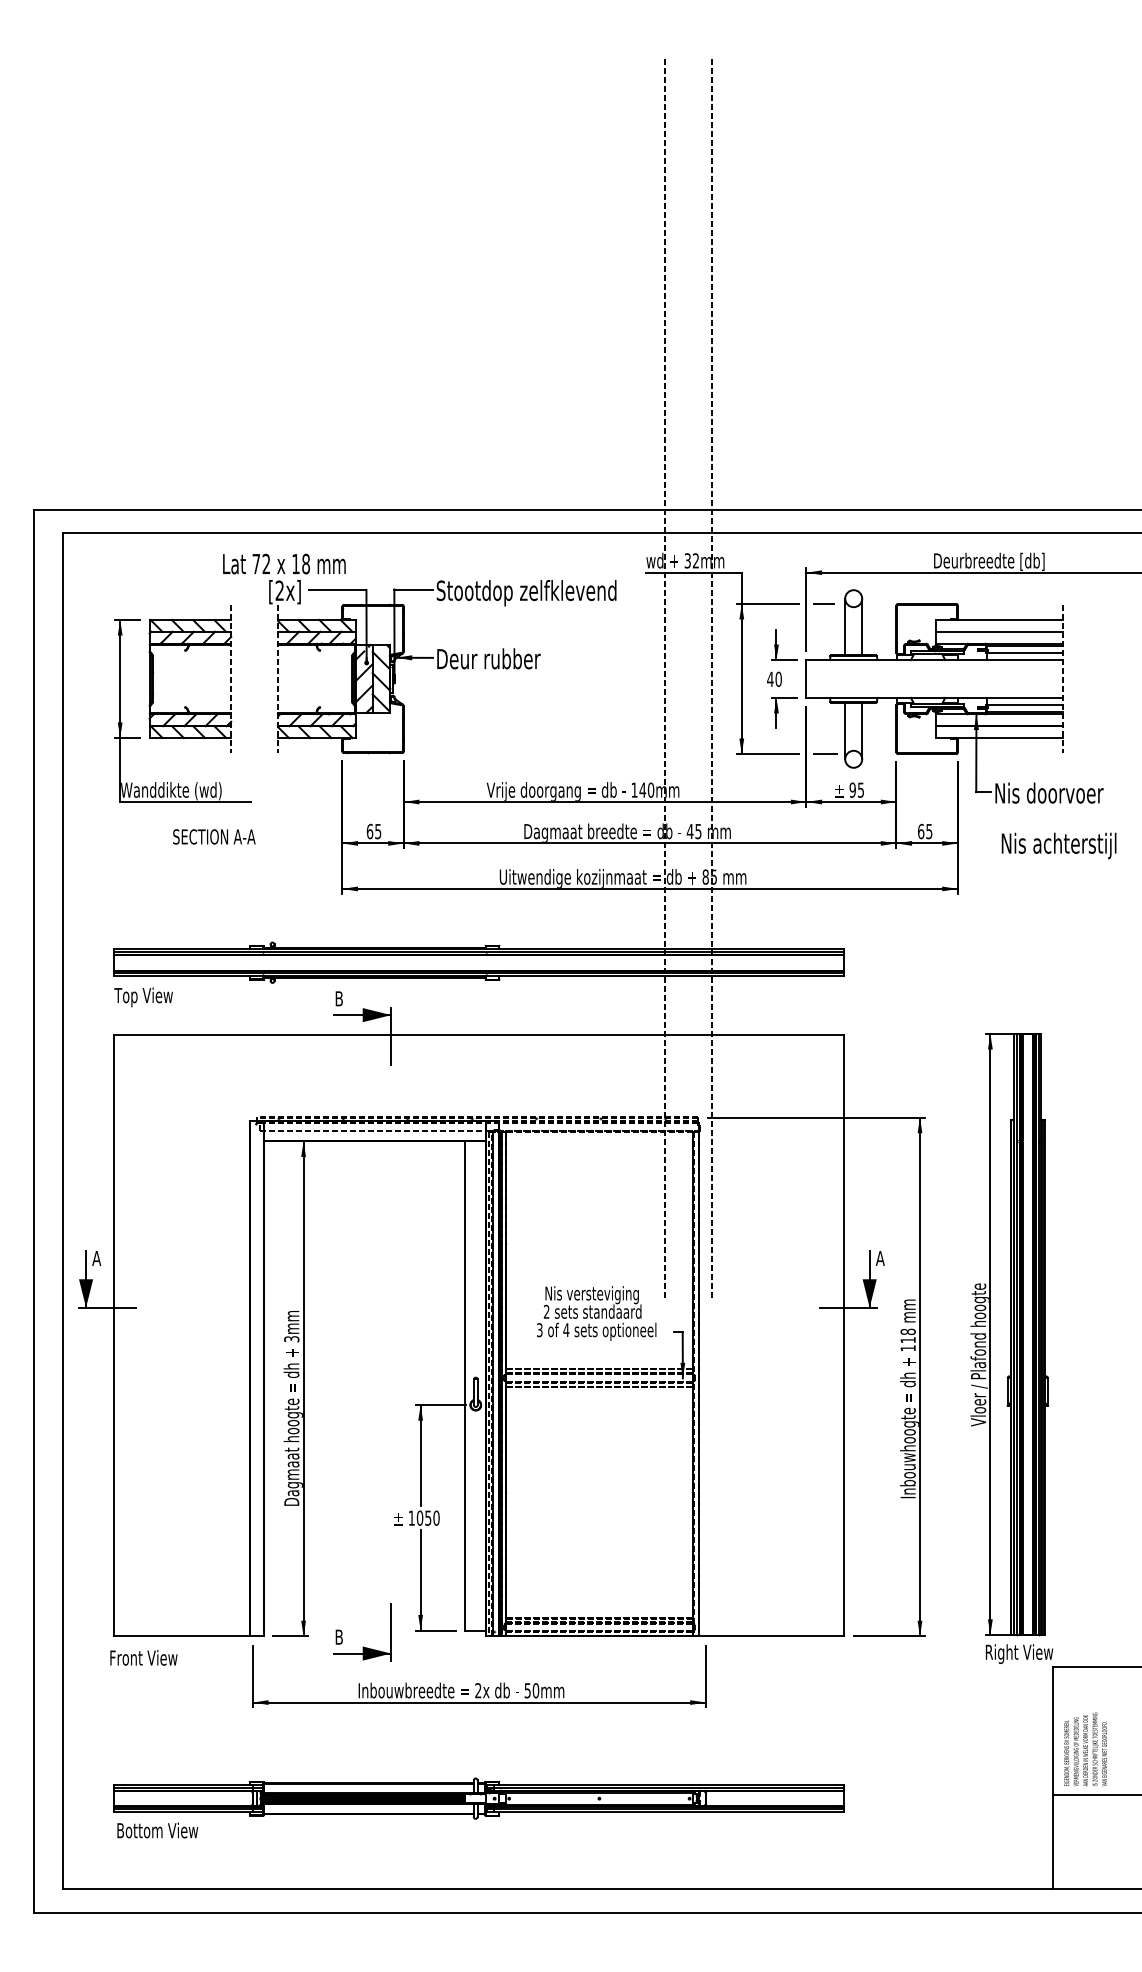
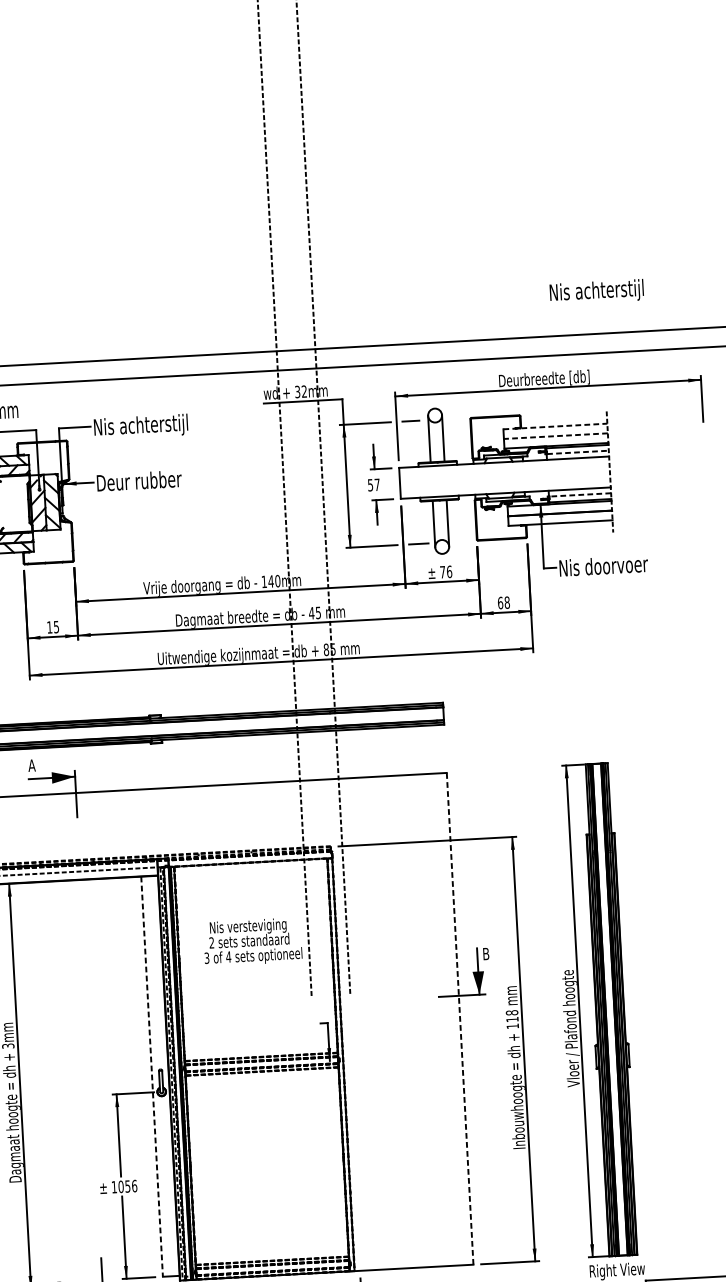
text: (526, 593) -> (167, 425), Stootdop zelfklevend -> Nis achterstijl
line: (999, 619) -> (555, 426), solid -> dashed
line: (999, 631) -> (555, 435), solid -> dashed
line: (1025, 653) -> (578, 452), solid -> dashed
text: (774, 679) -> (373, 485), 40 -> 57
line: (1025, 704) -> (580, 494), solid -> dashed
text: (856, 789) -> (445, 571), 95 -> 76
text: (369, 831) -> (49, 627), 65 -> 15
text: (929, 831) -> (507, 602), 65 -> 68
text: (1058, 845) -> (596, 291), moved
text: (338, 998) -> (31, 765), B -> A
text: (879, 1258) -> (485, 954), A -> B
text: (596, 1313) -> (252, 942), moved
line: (844, 1335) -> (460, 1018), solid -> dashed
line: (465, 1385) -> (152, 1076), solid -> dashed
text: (436, 1517) -> (134, 1185), 1050 -> 1056

